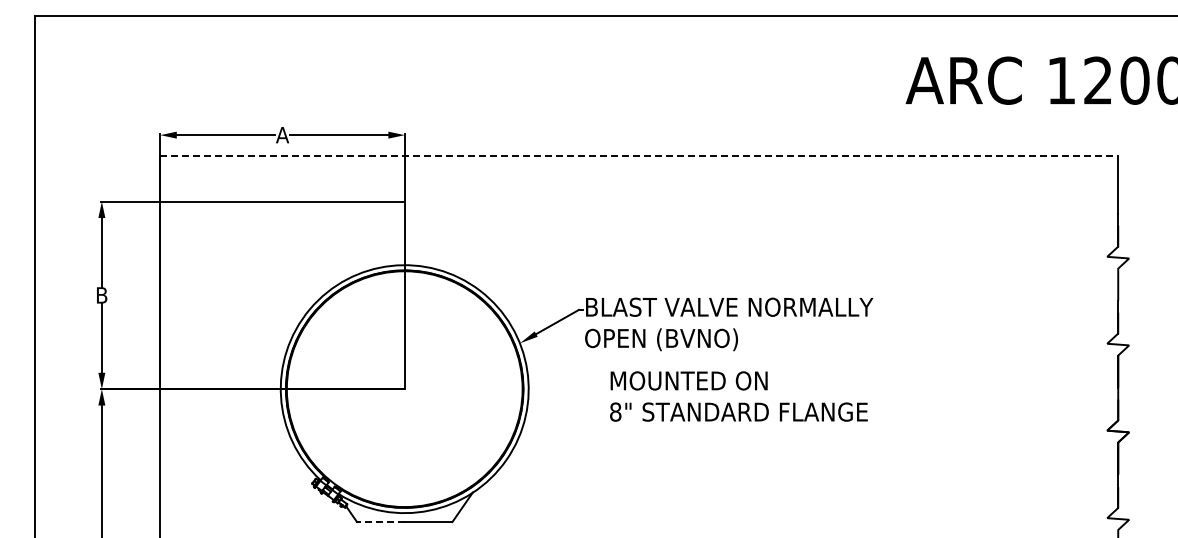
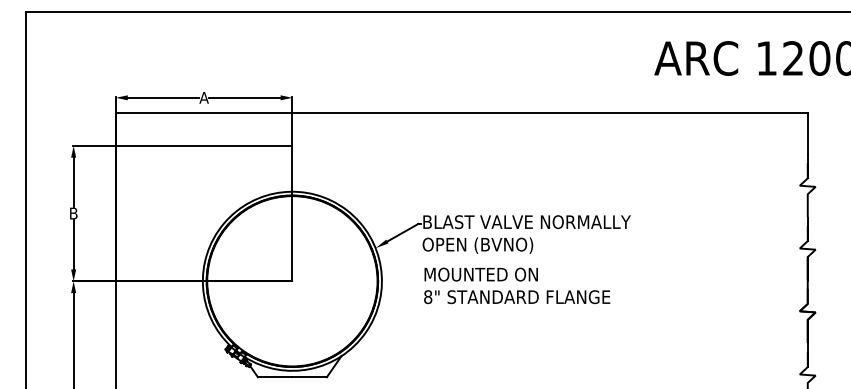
line: (639, 156) -> (461, 113), dashed -> solid
text: (738, 396) -> (516, 285), moved
line: (381, 522) -> (275, 377), dashed -> solid

